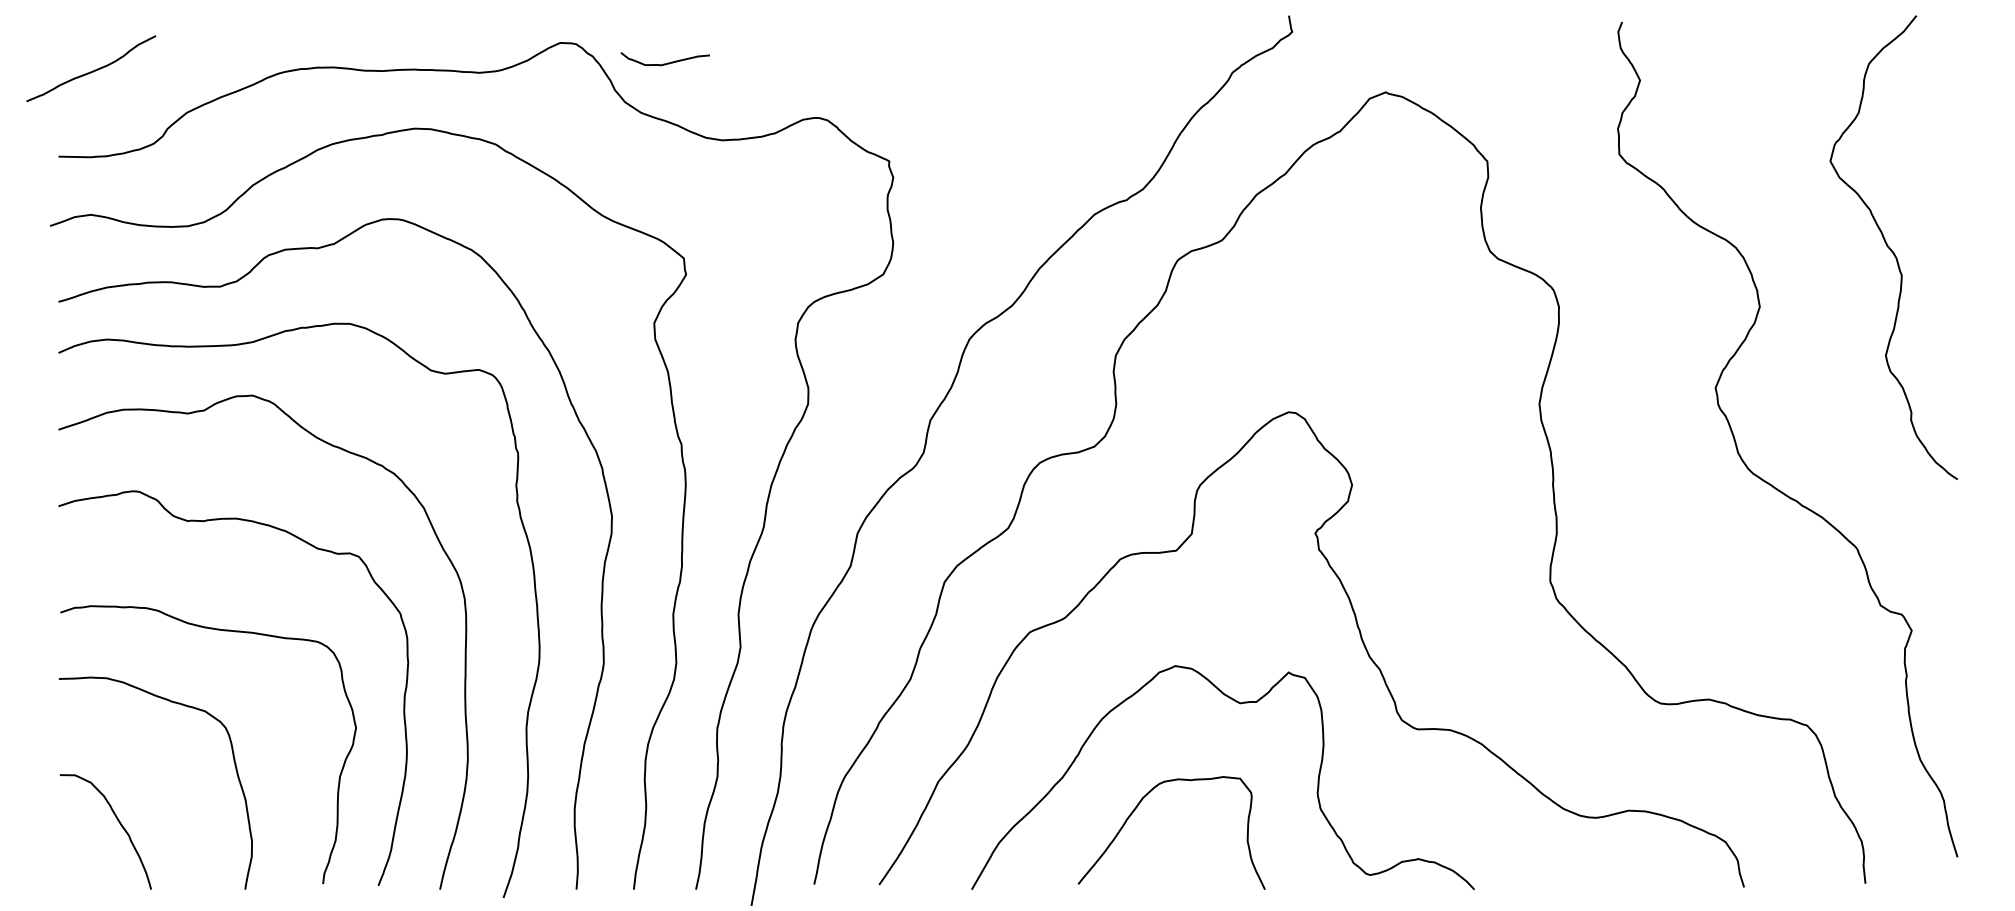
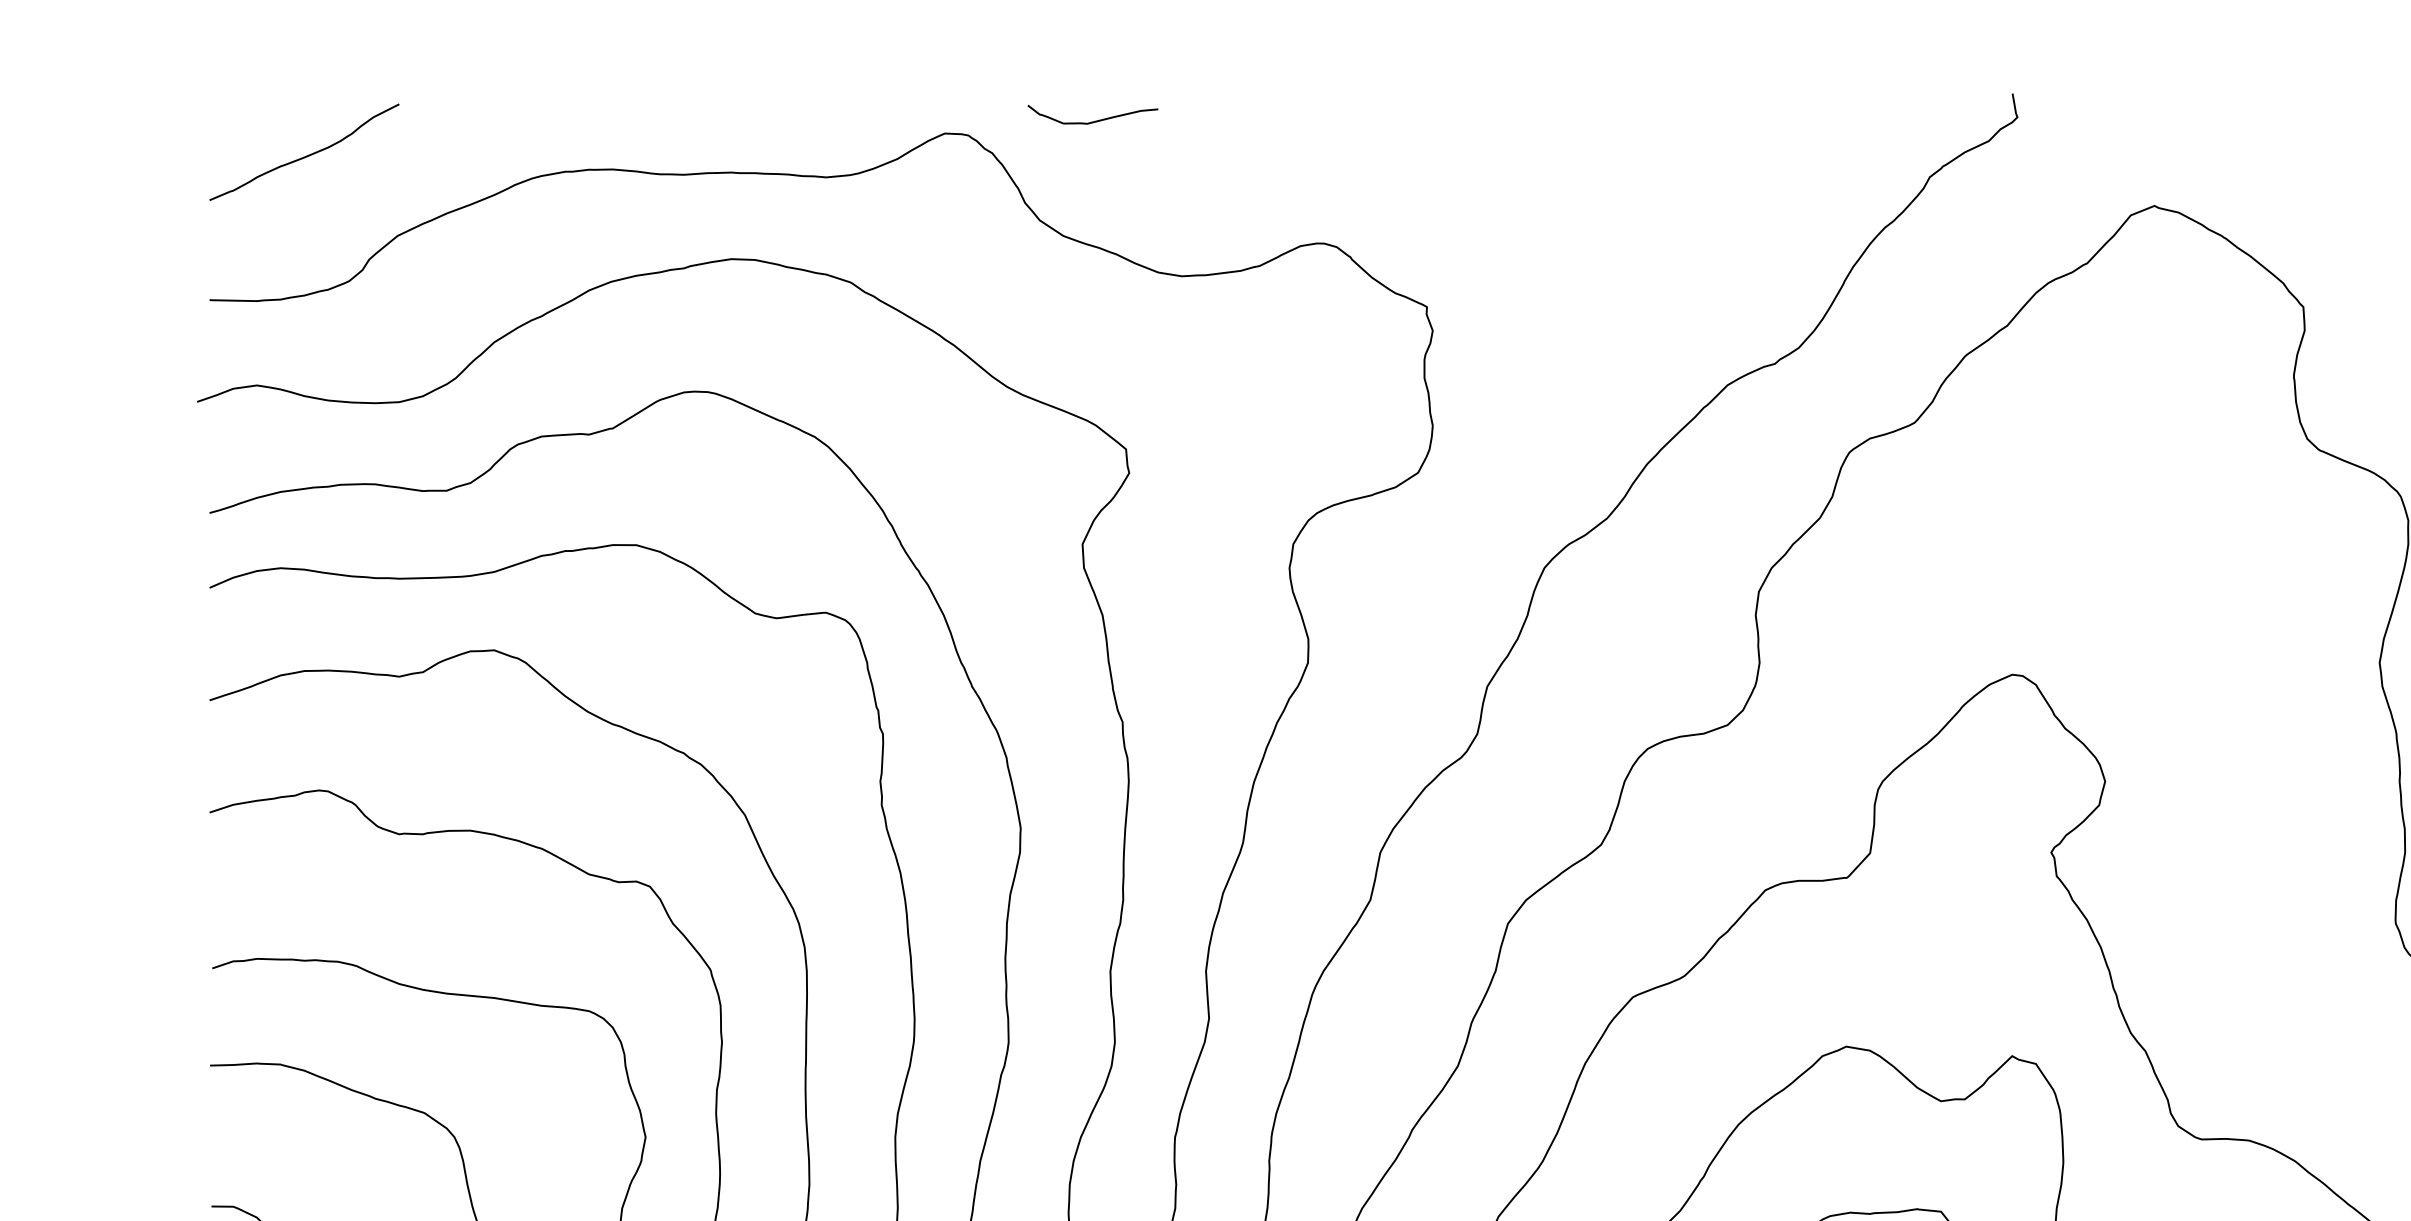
curve: (664, 63) -> (1091, 121), moved
curve: (92, 70) -> (306, 154), moved

